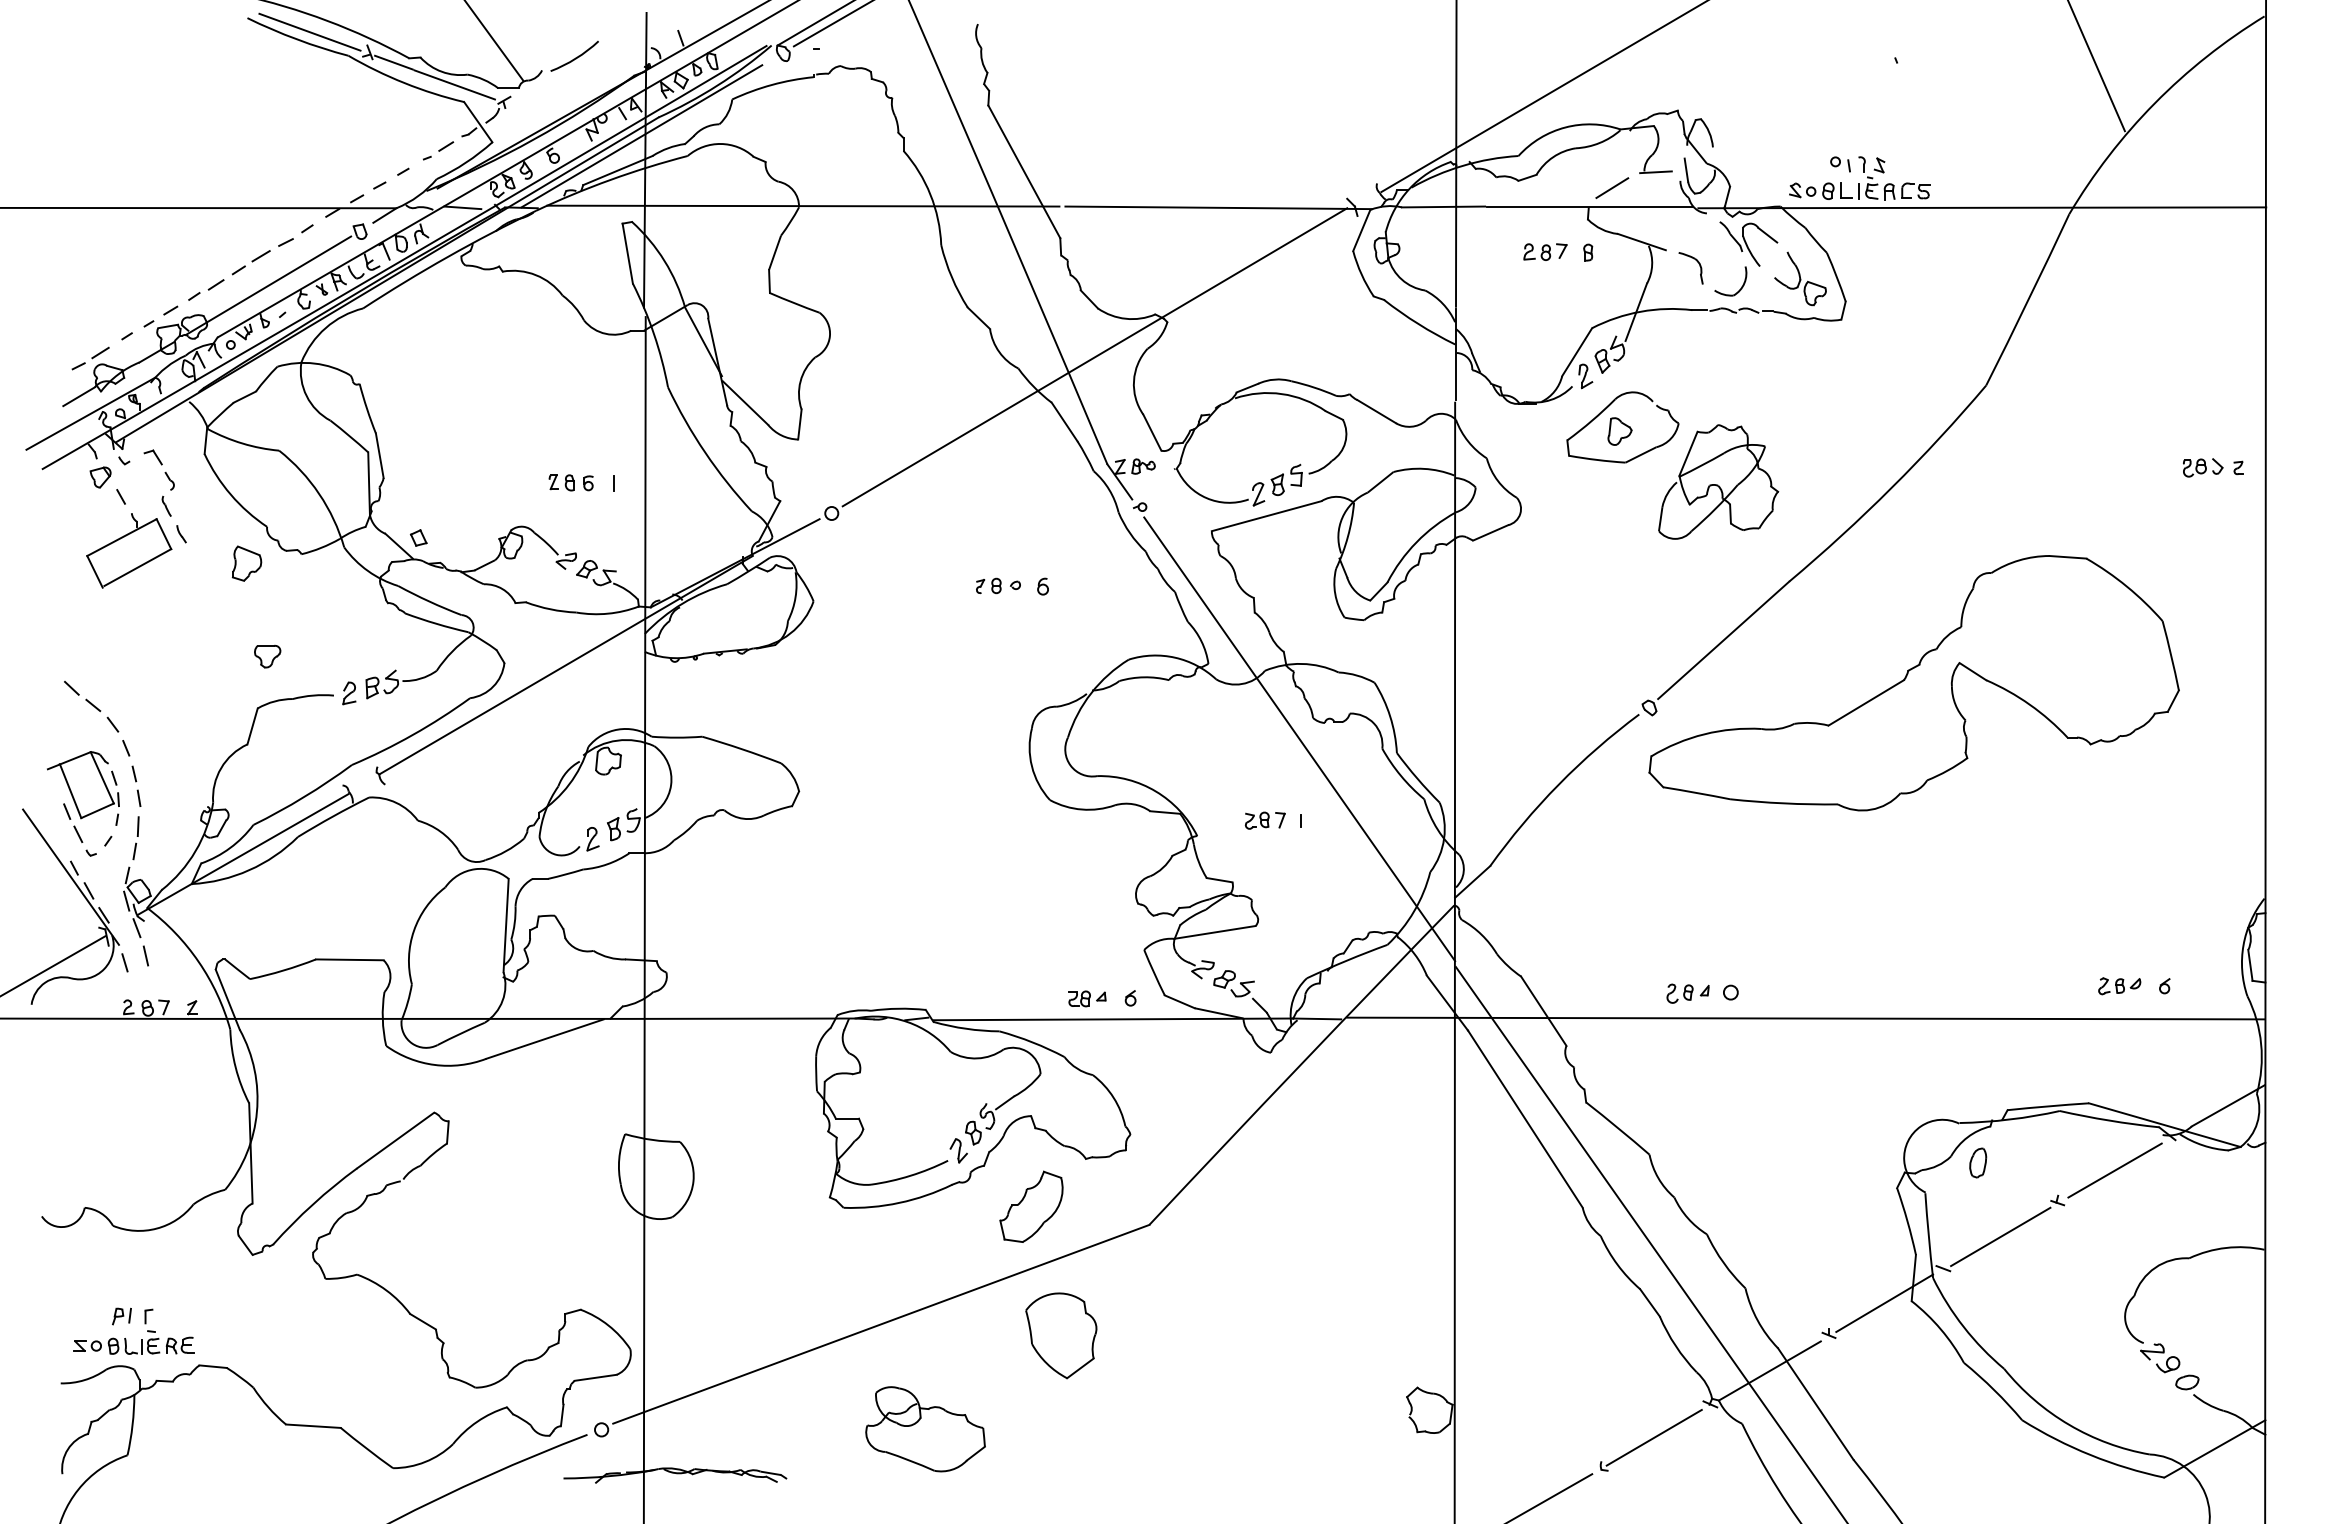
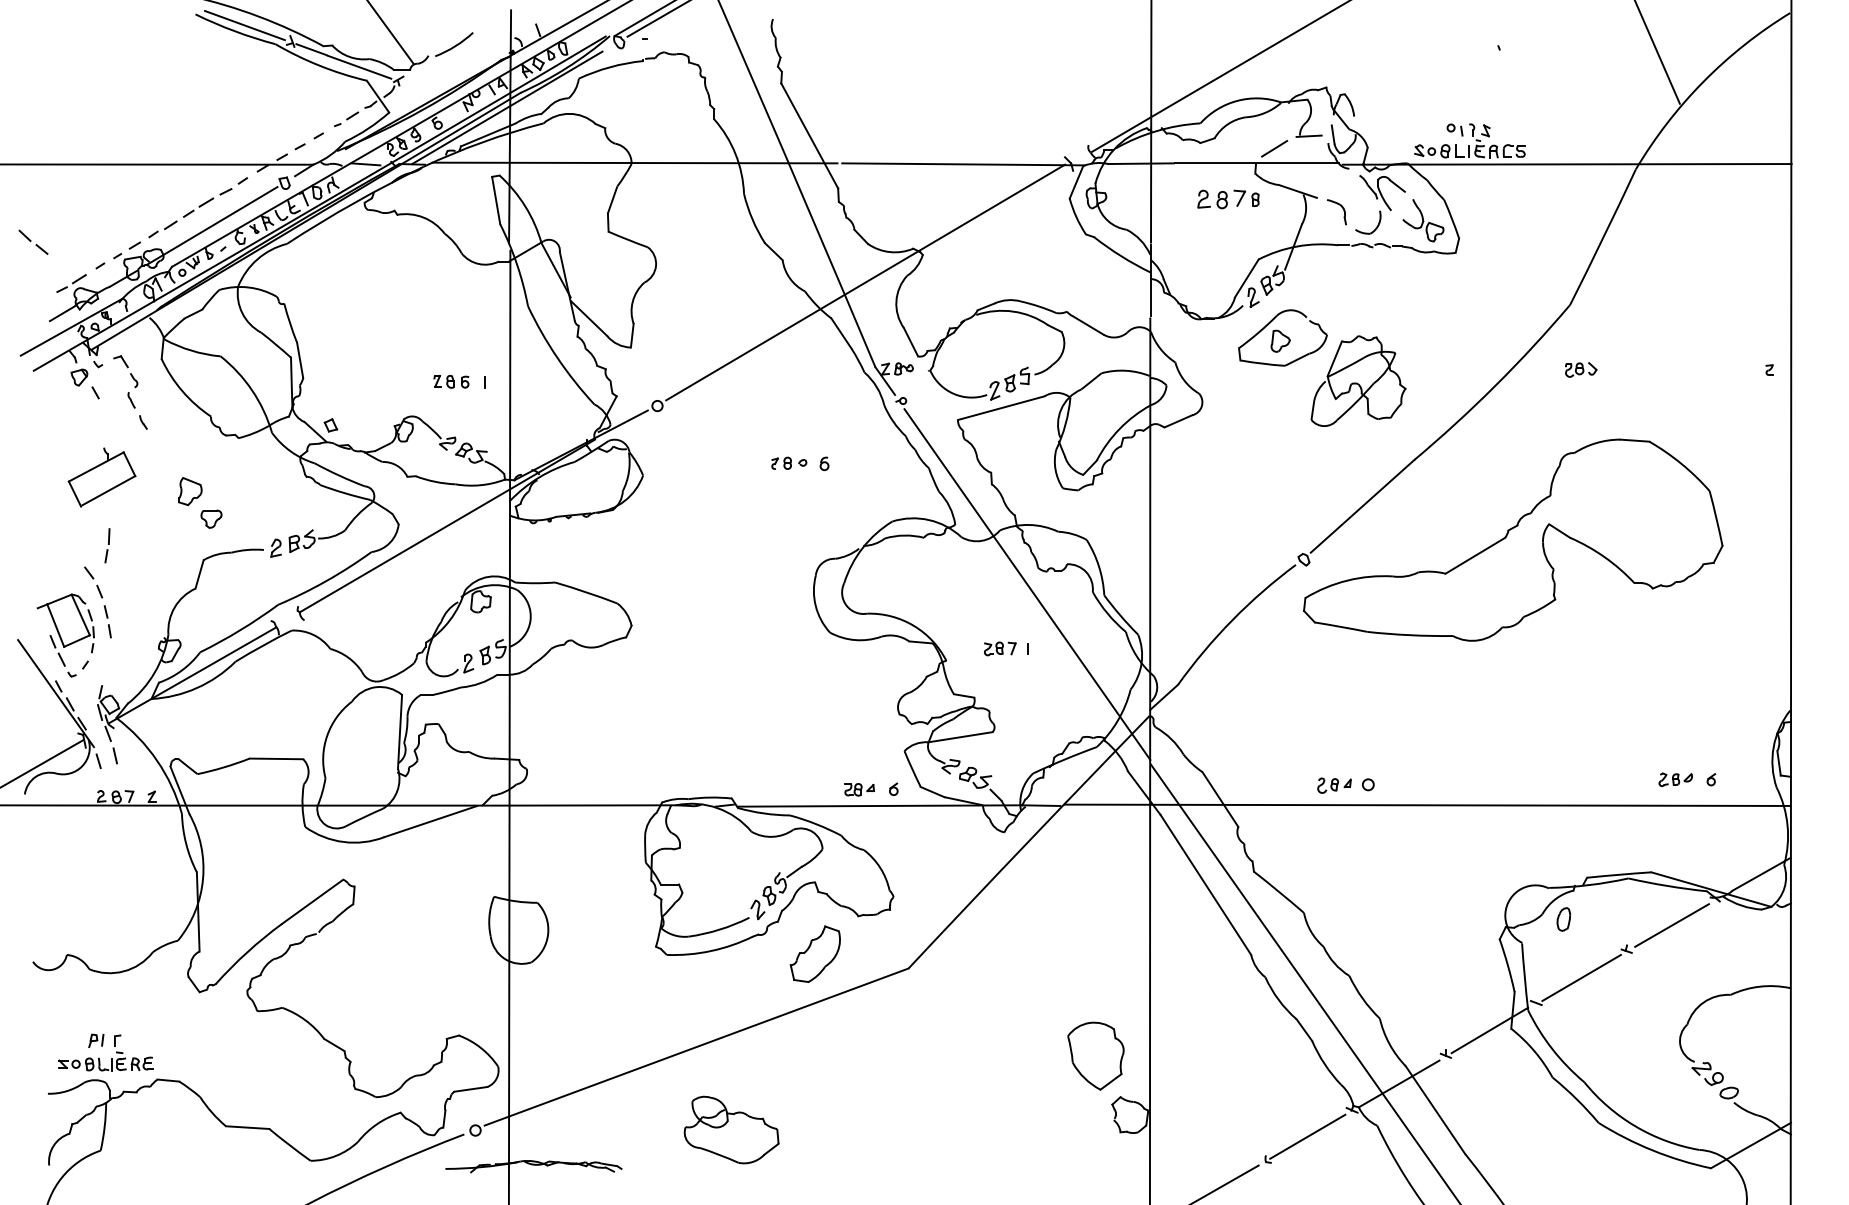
part: (1545, 251) -> (1221, 198), size x1.4
part: (2203, 467) -> (1581, 369), moved
part: (129, 550) -> (102, 477), moved
part: (246, 563) -> (190, 491), moved
part: (82, 696) -> (33, 242), moved
part: (135, 838) -> (107, 545), moved
part: (1061, 1335) -> (1096, 1055), moved

